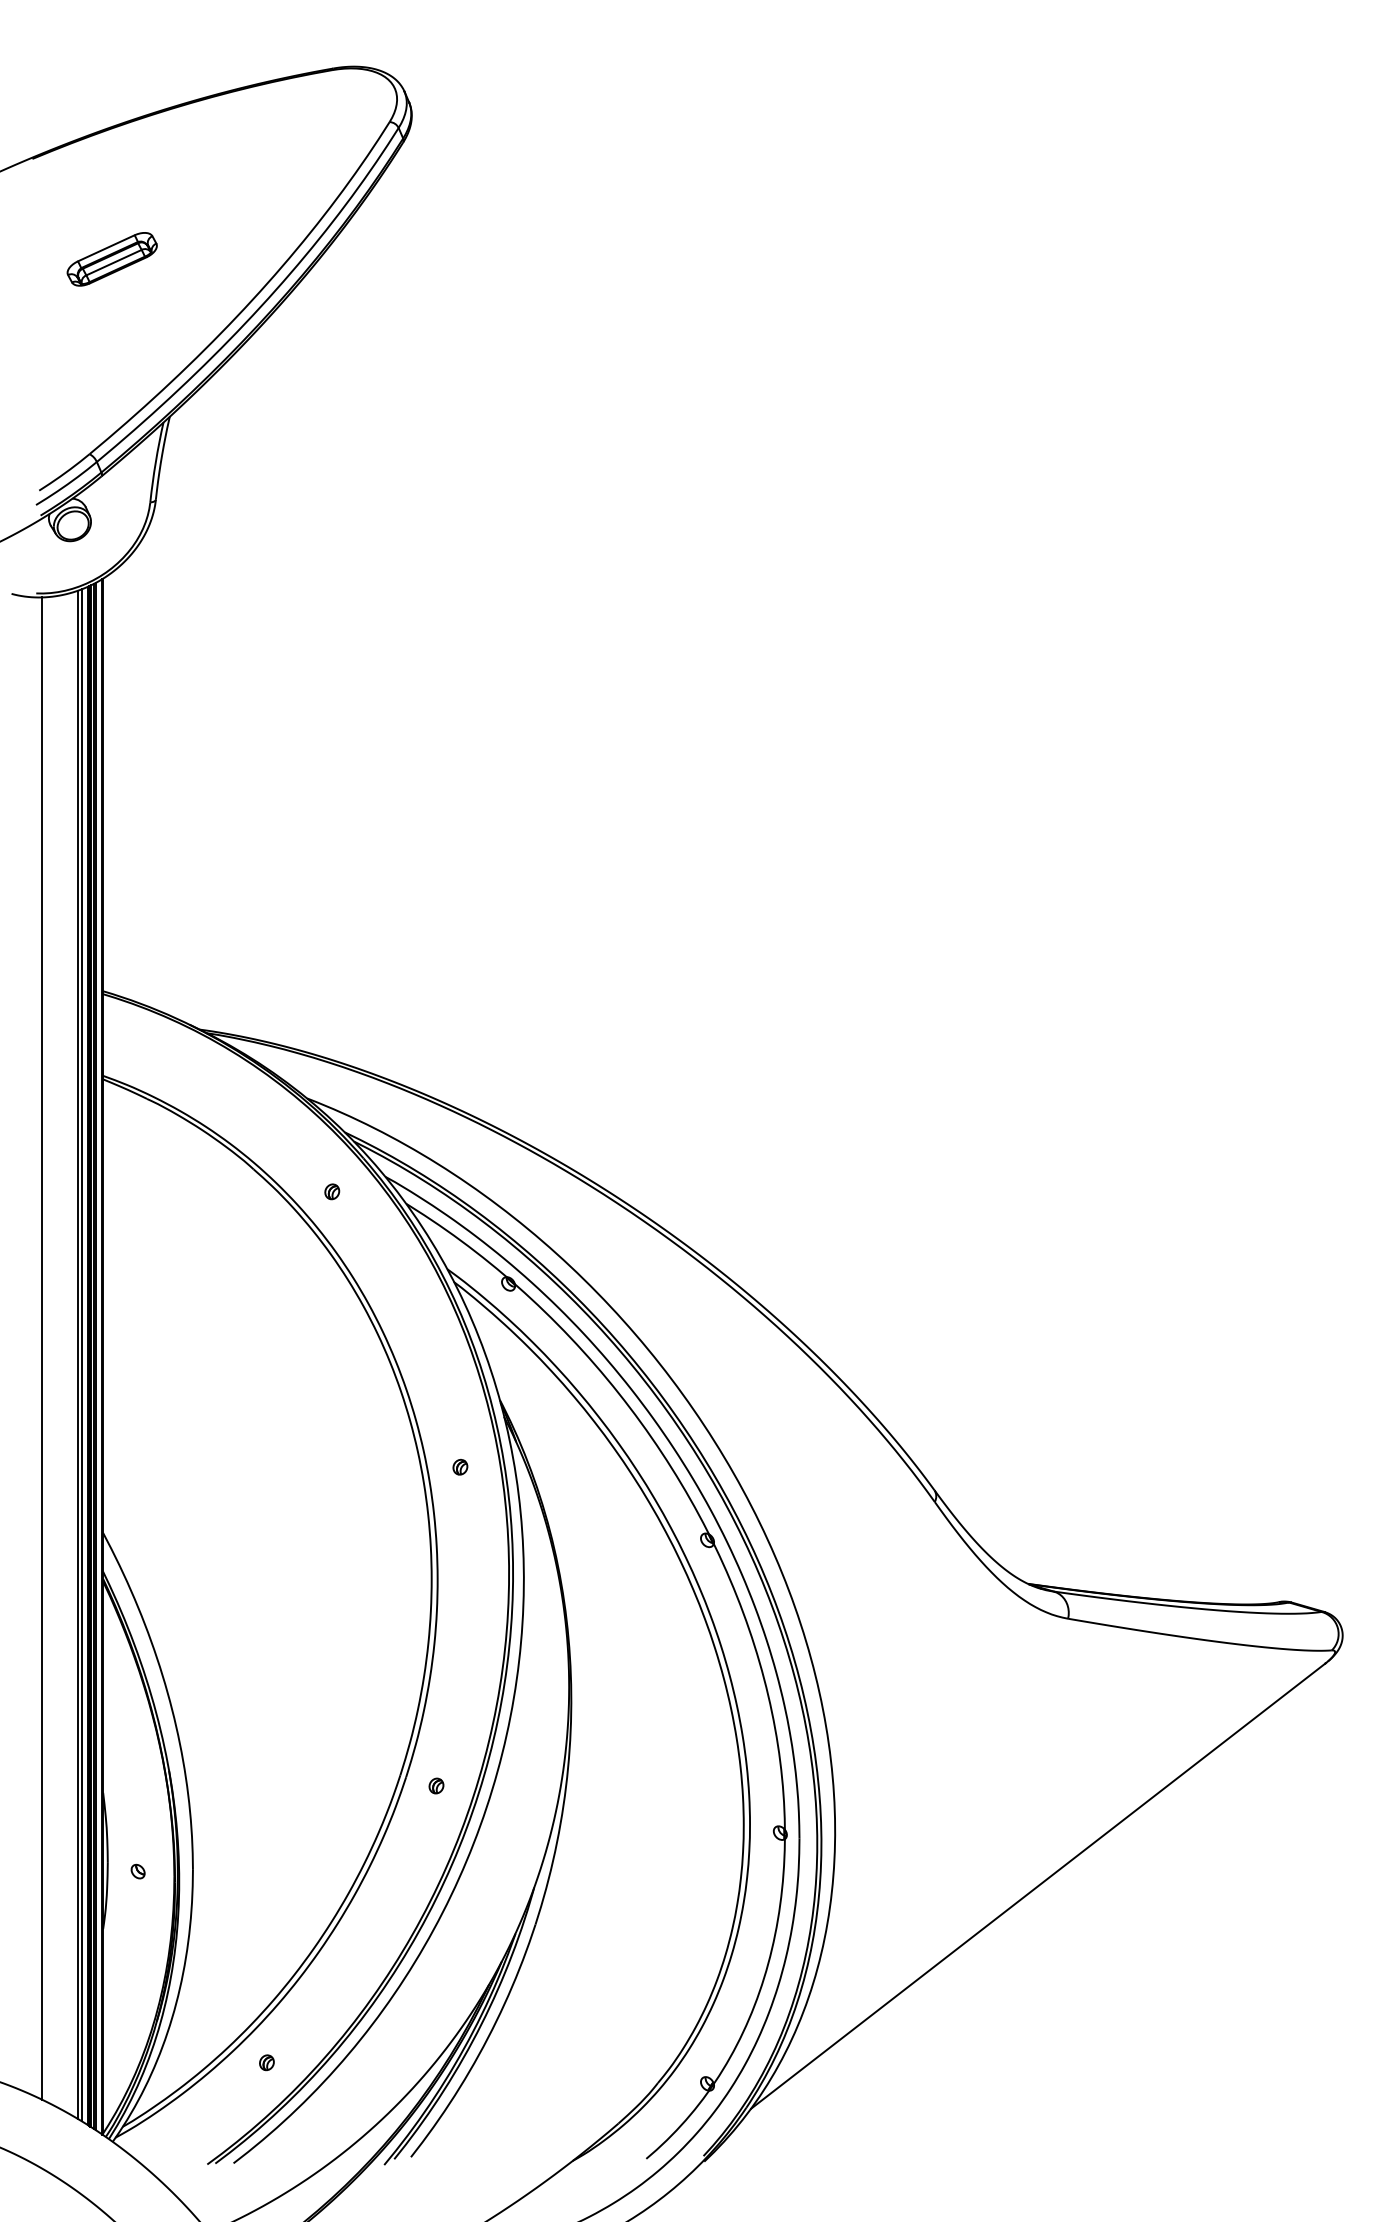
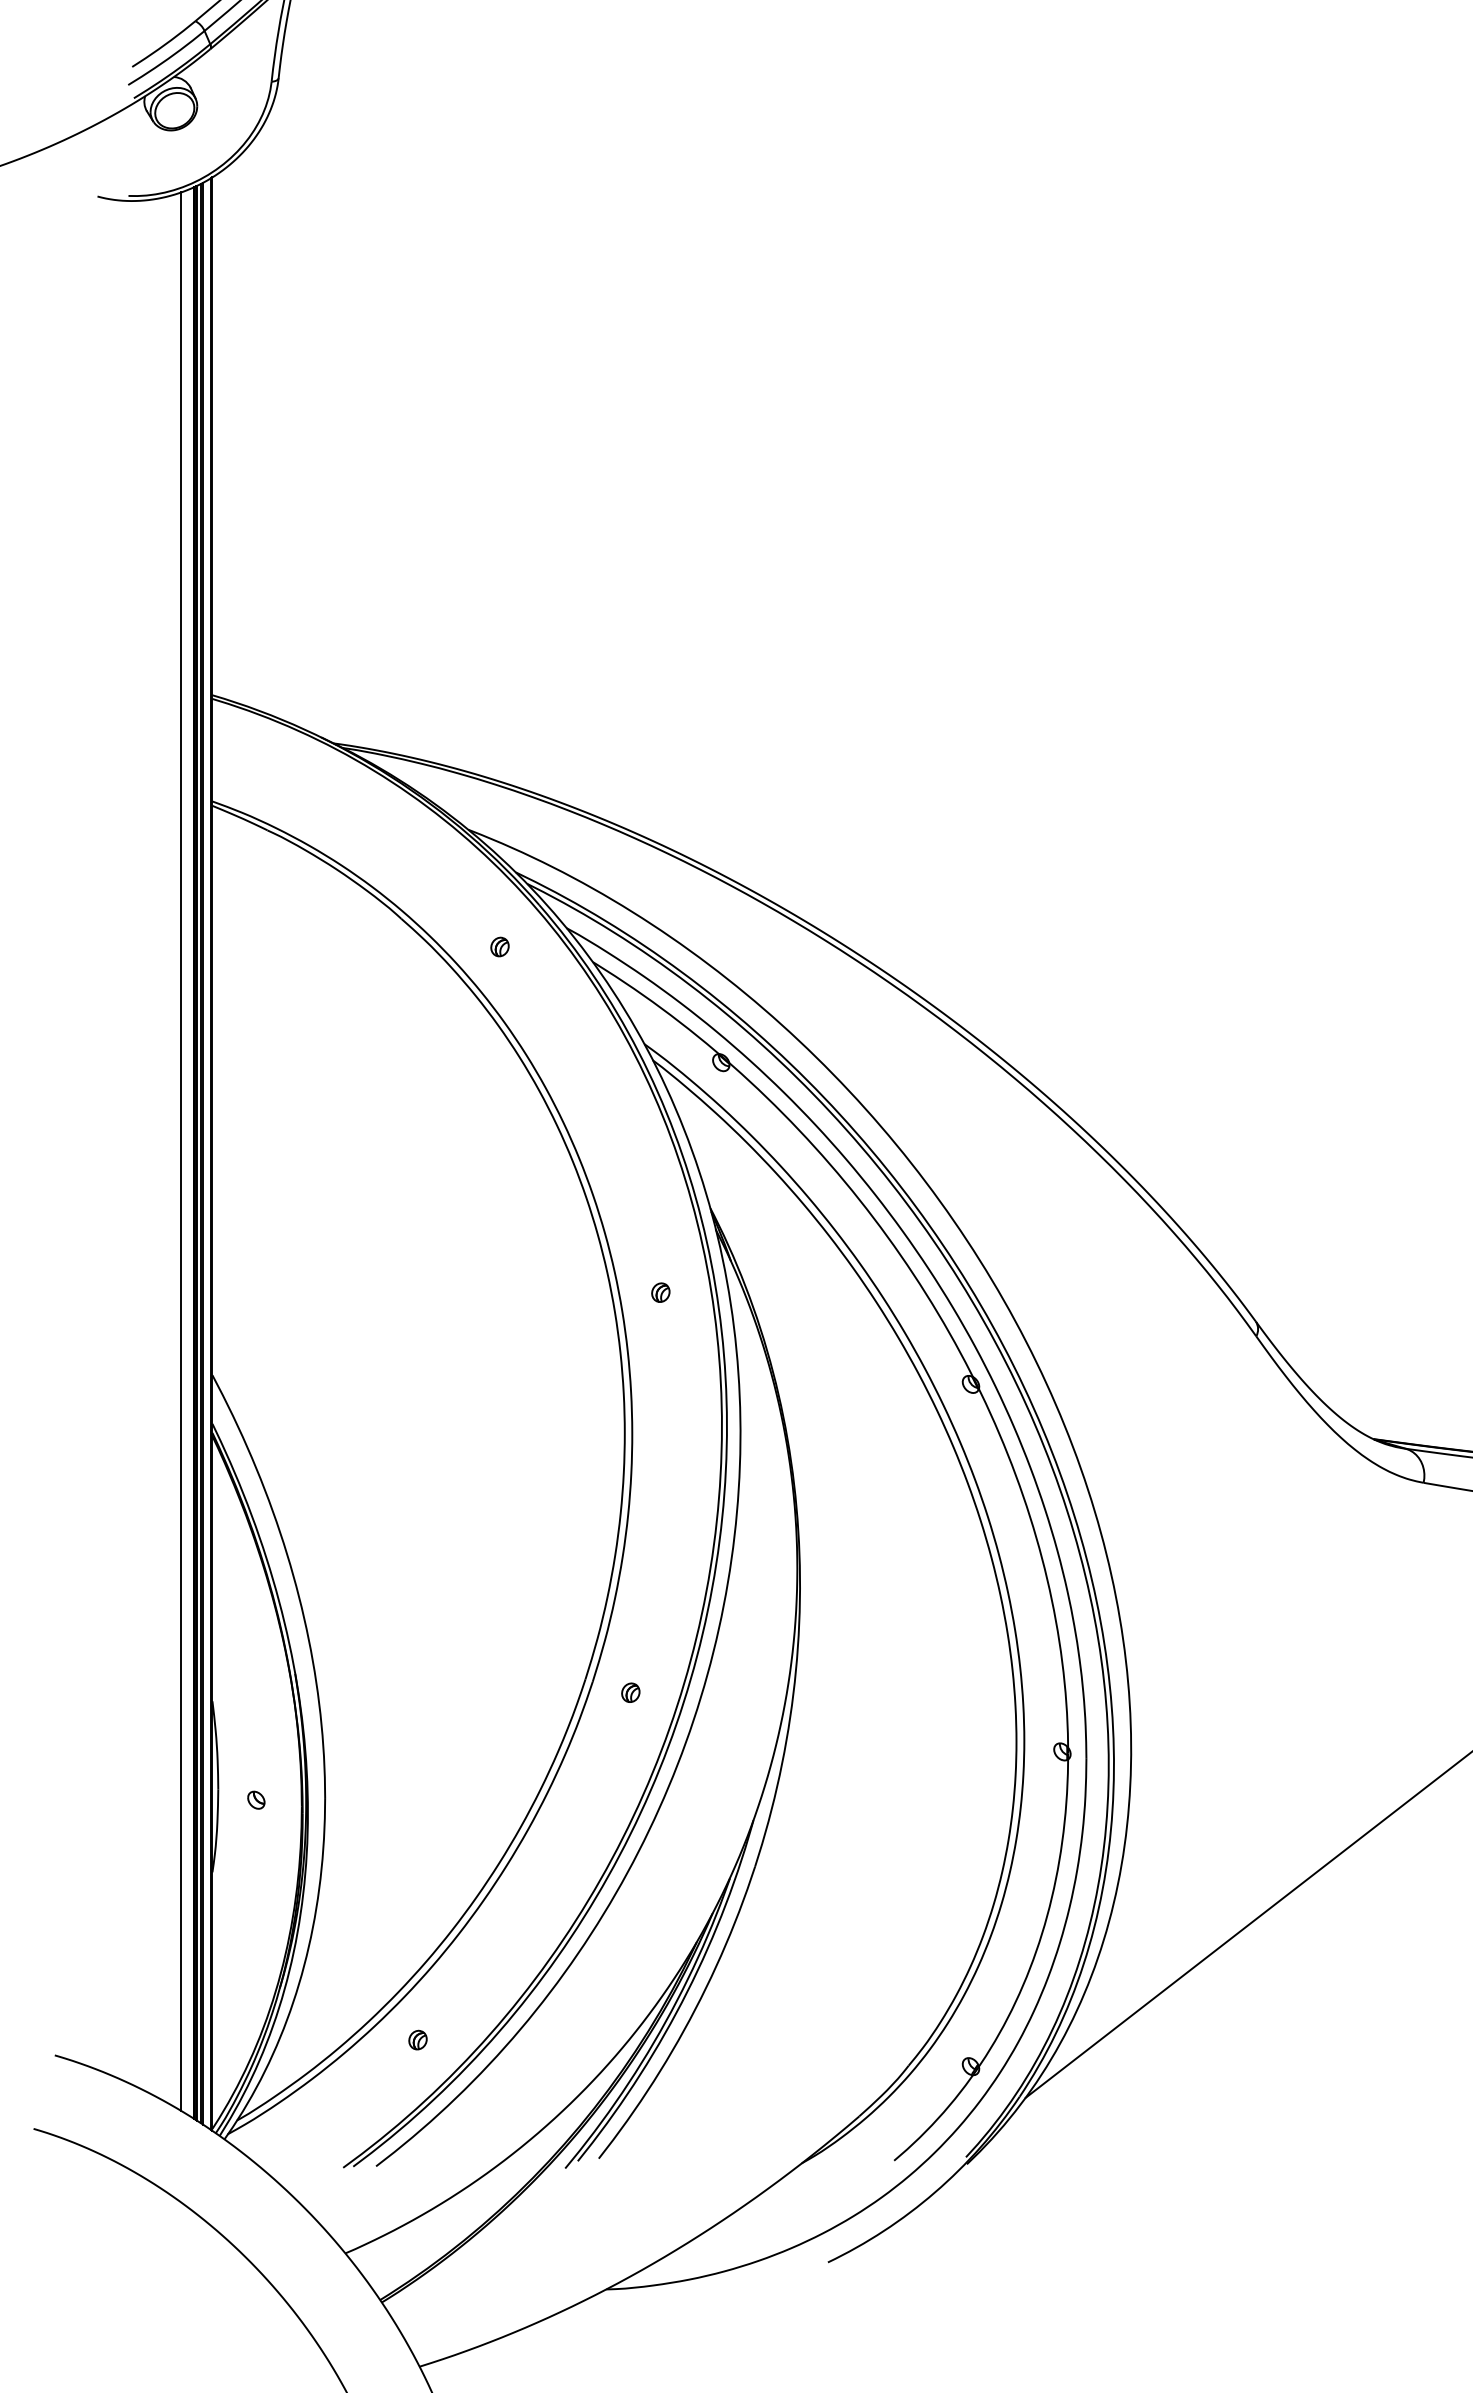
line: (42, 1348) -> (136, 1143), removed
line: (82, 1355) -> (186, 1152), removed

